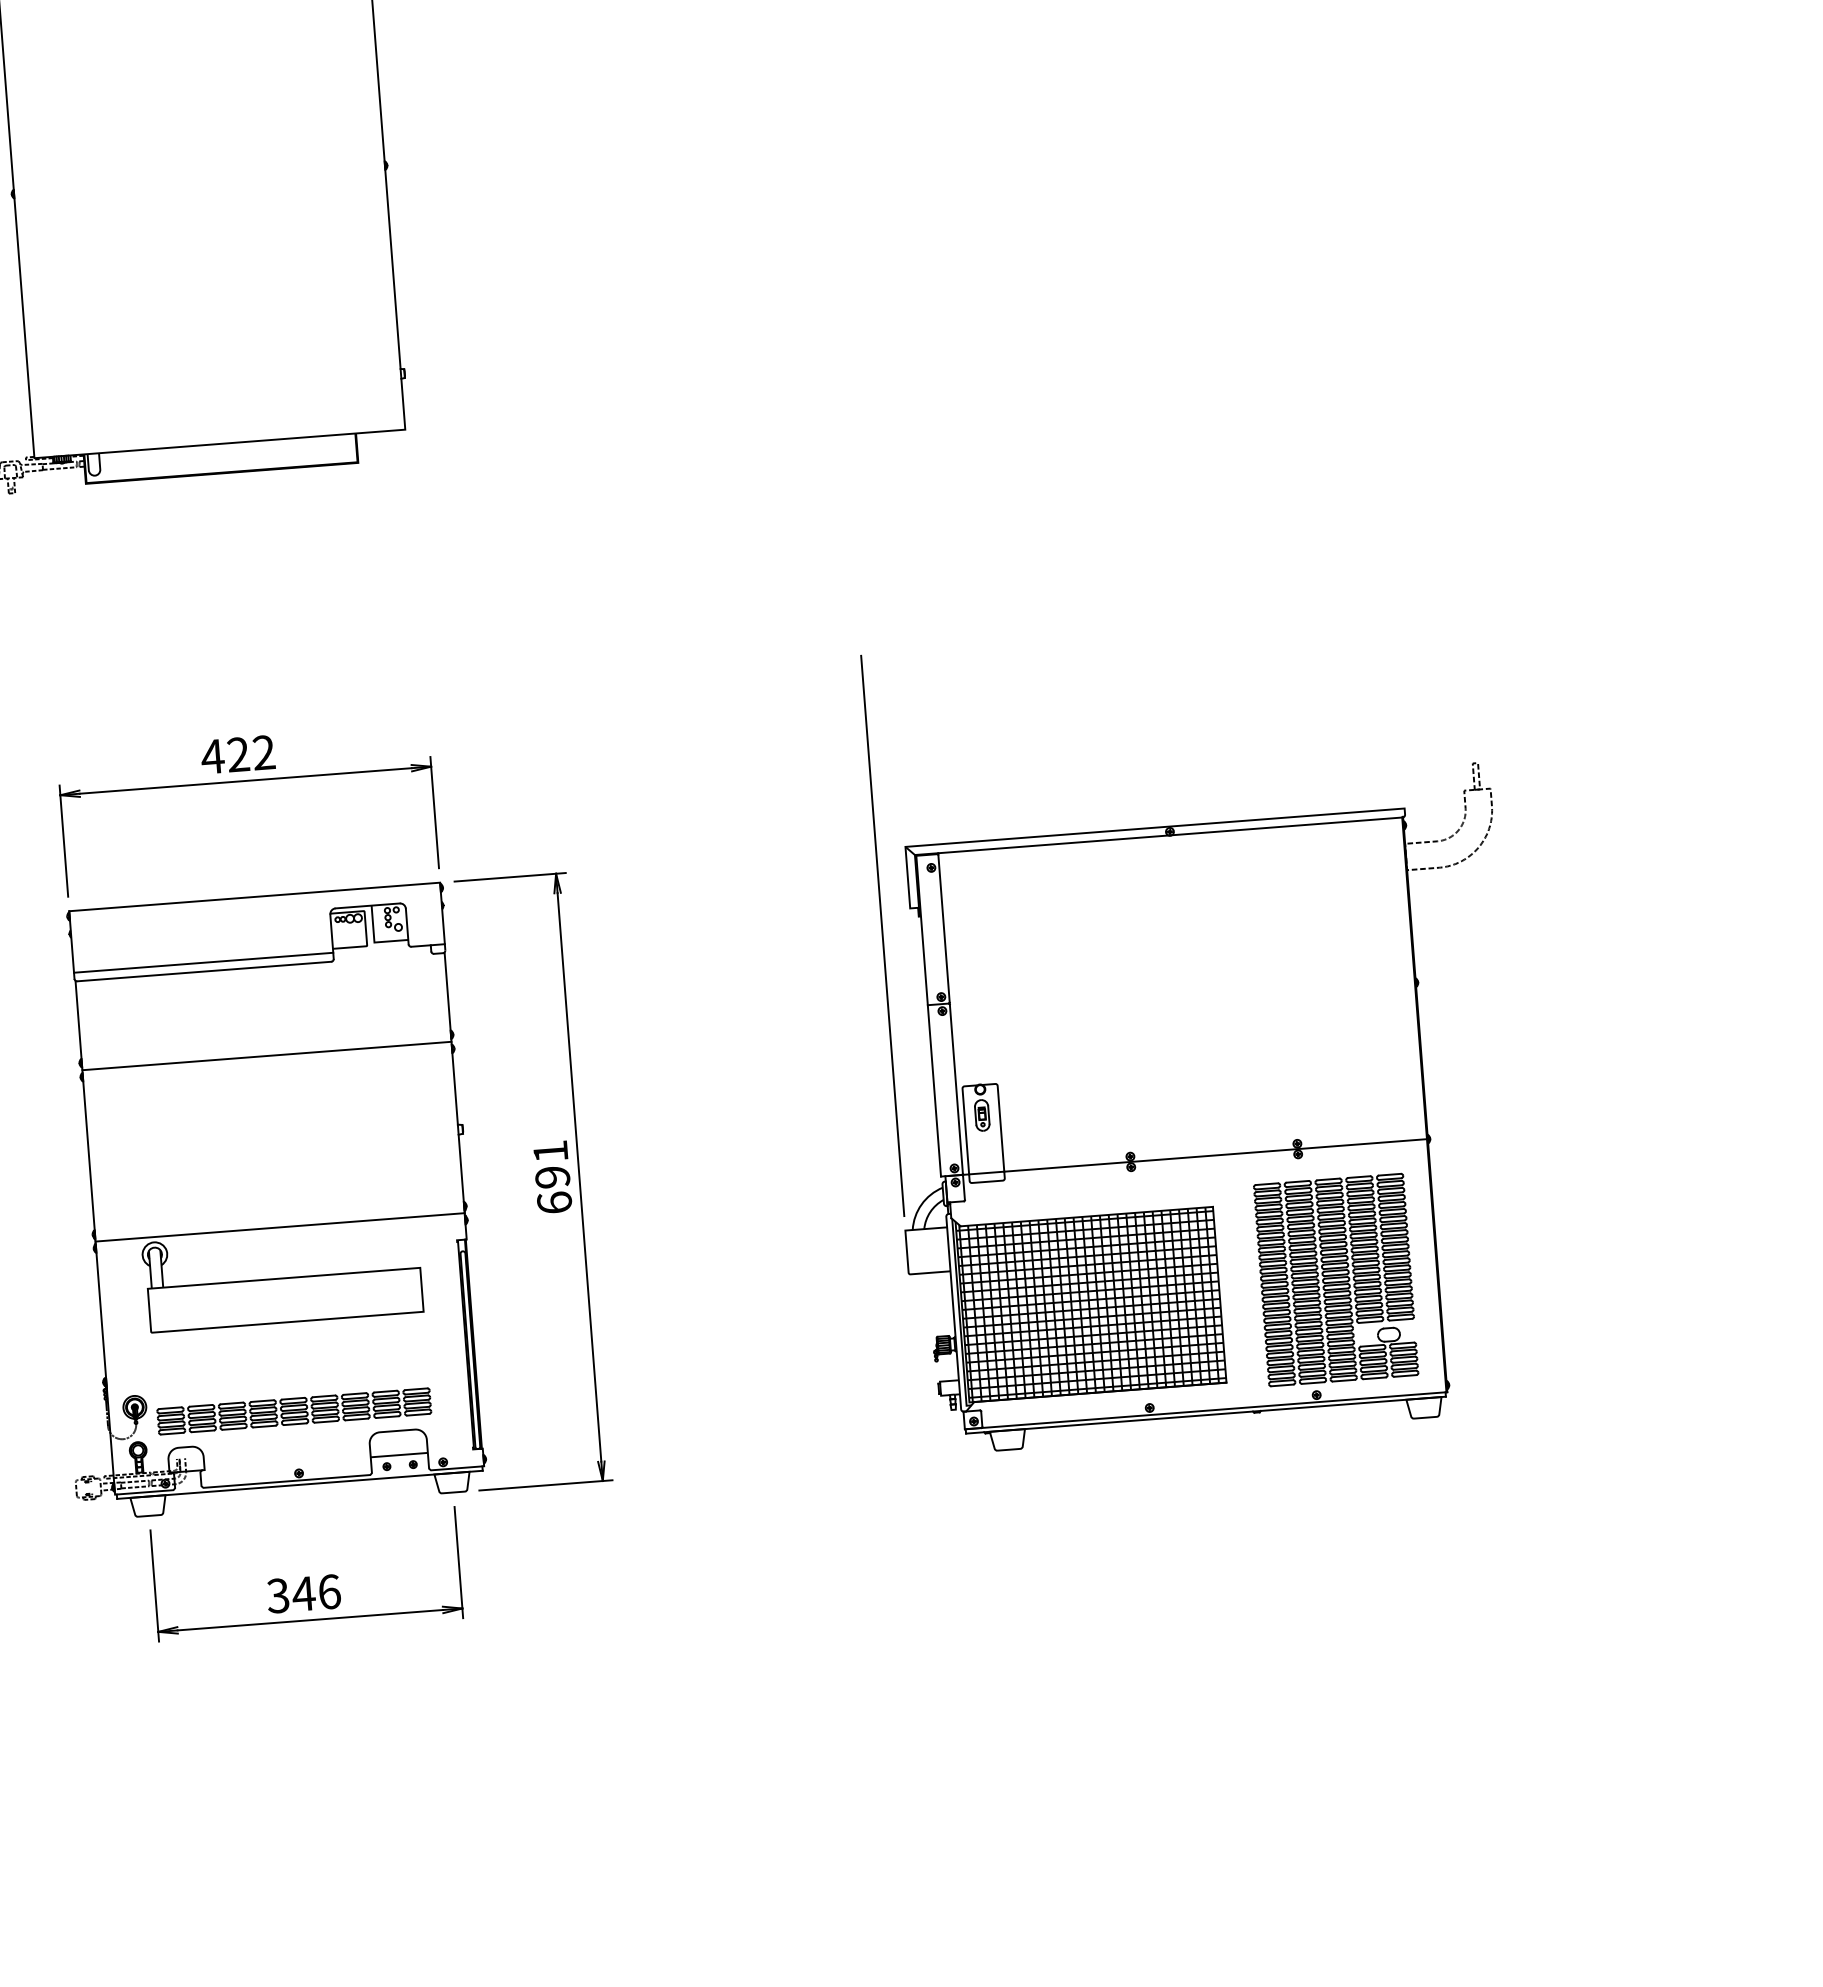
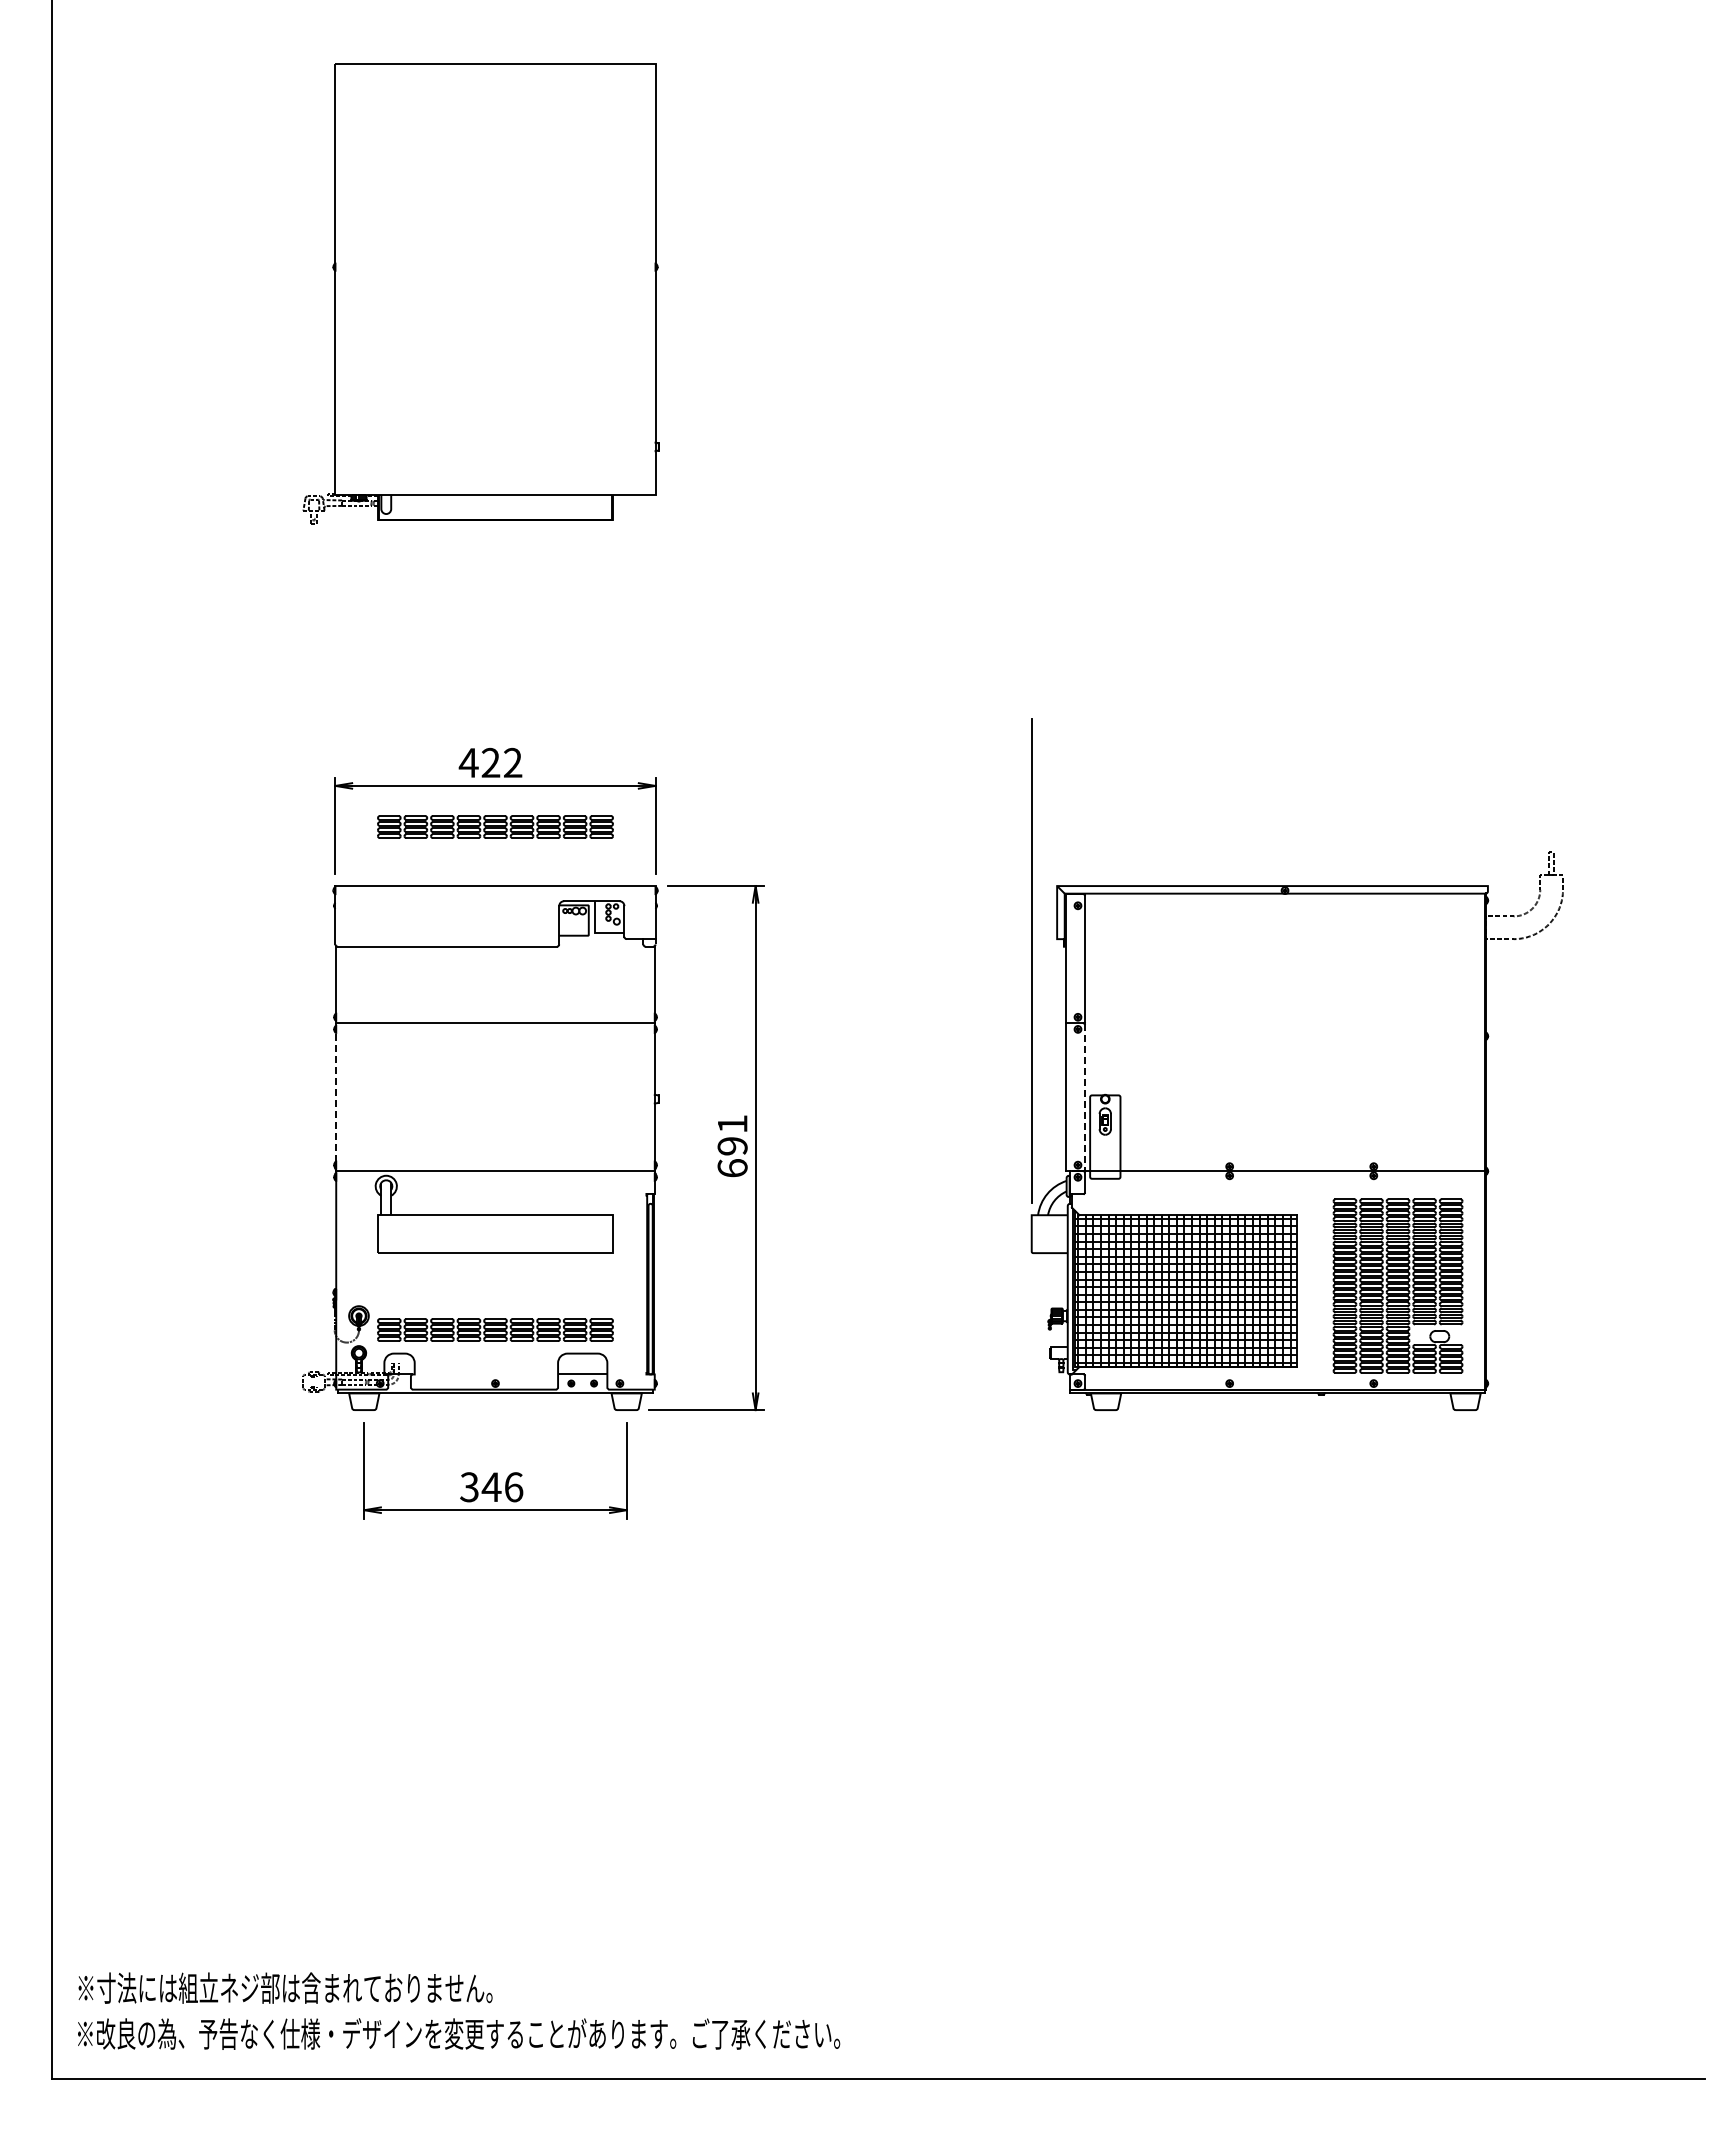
part: (249, 827) -> (495, 826), added
line: (203, 963) -> (447, 939), removed
line: (956, 1089) -> (1084, 1097), solid -> dashed
line: (89, 1156) -> (336, 1097), solid -> dashed

